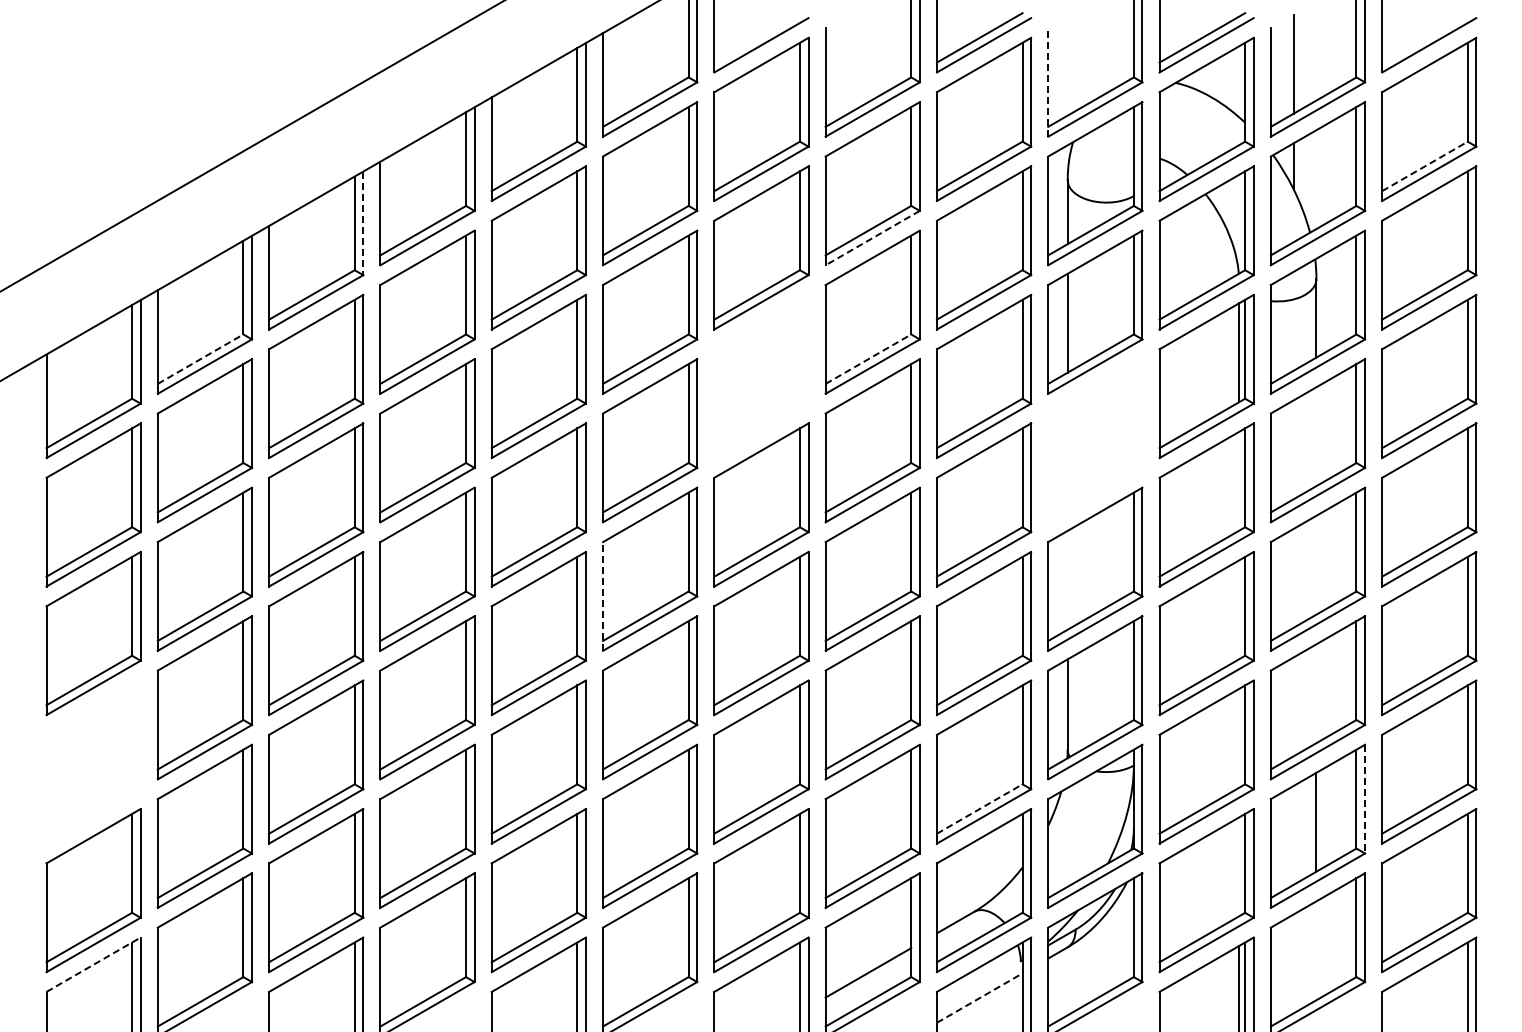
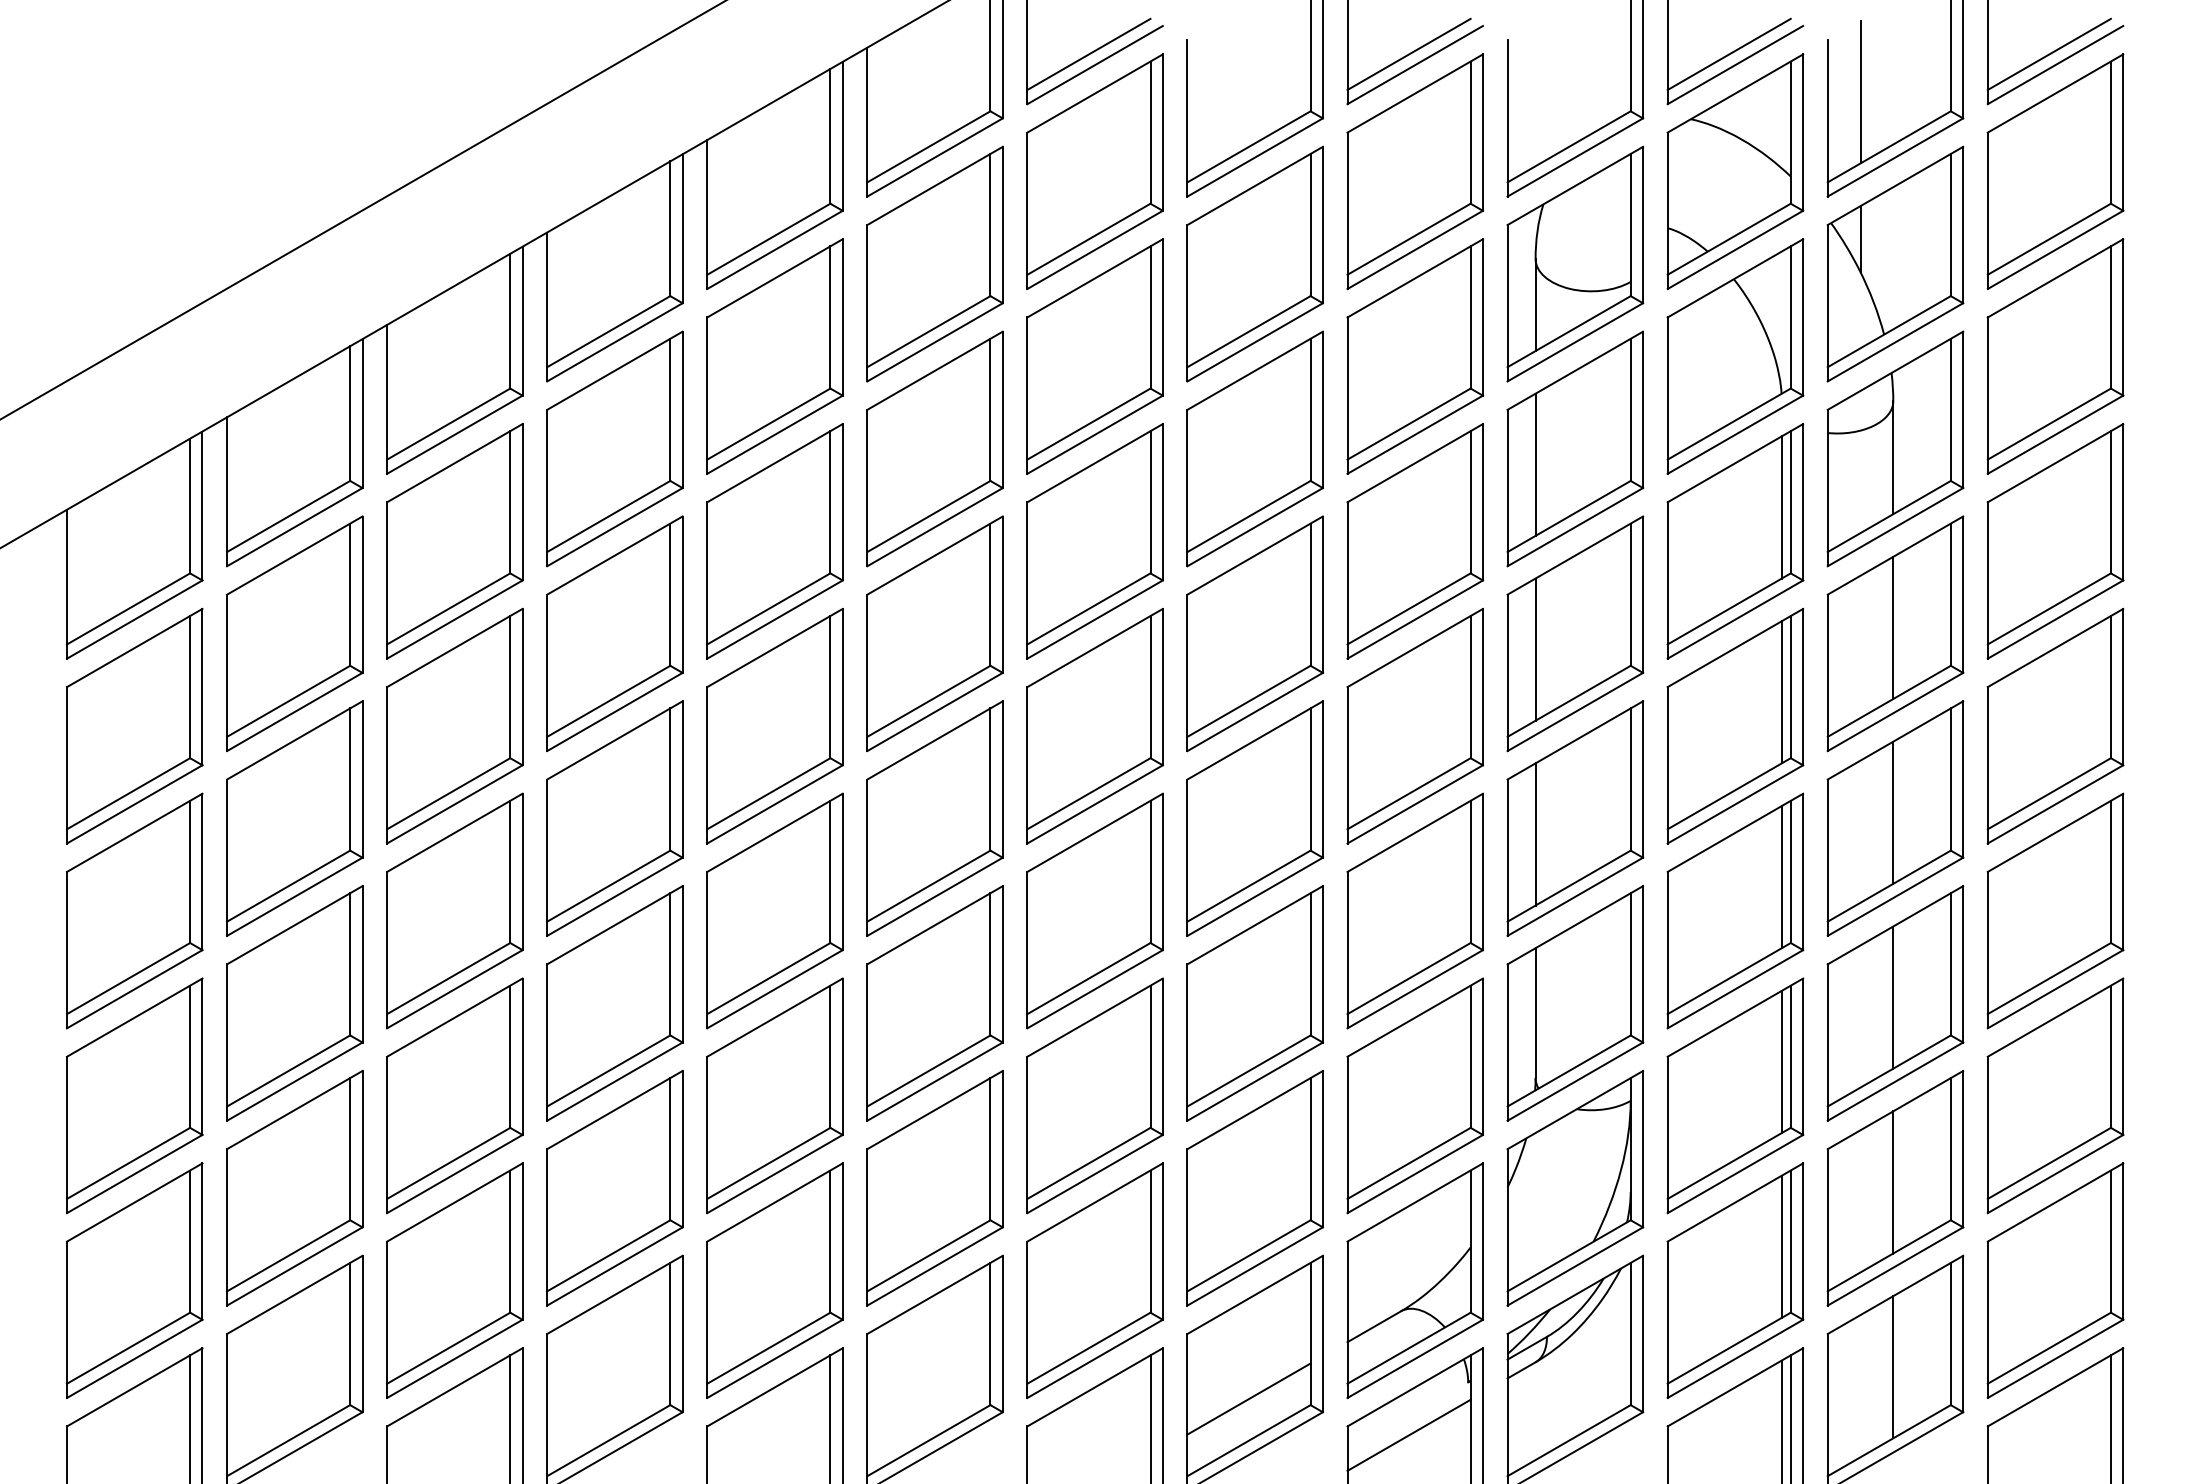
line: (756, 37) -> (1088, 53), added
line: (1424, 37) -> (2048, 53), added
line: (1048, 81) -> (1507, 117), dashed -> solid
line: (1425, 166) -> (2050, 239), dashed -> solid
line: (363, 223) -> (522, 321), dashed -> solid
line: (872, 238) -> (1254, 342), dashed -> solid
line: (201, 358) -> (289, 515), dashed -> solid
line: (868, 358) -> (1249, 515), dashed -> solid
part: (761, 376) -> (1095, 541), added
line: (1316, 436) -> (1893, 627), added
part: (1095, 440) -> (1575, 633), added
line: (1238, 481) -> (1781, 692), added
line: (1316, 564) -> (1893, 811), added
line: (1067, 579) -> (1535, 833), added
line: (603, 595) -> (867, 856), dashed -> solid
line: (1238, 609) -> (1781, 876), added
line: (1316, 693) -> (1893, 997), added
line: (1238, 738) -> (1781, 1061), added
part: (93, 761) -> (134, 1095), added
line: (1365, 799) -> (1963, 1149), dashed -> solid
line: (980, 808) -> (1410, 1162), dashed -> solid
line: (1238, 866) -> (1781, 1246), added
line: (1316, 950) -> (1893, 1366), added
line: (94, 964) -> (136, 1386), dashed -> solid
line: (980, 997) -> (1410, 1434), dashed -> solid

